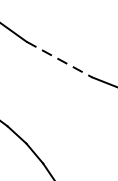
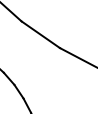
line: (60, 60) -> (41, 35), dashed -> solid

